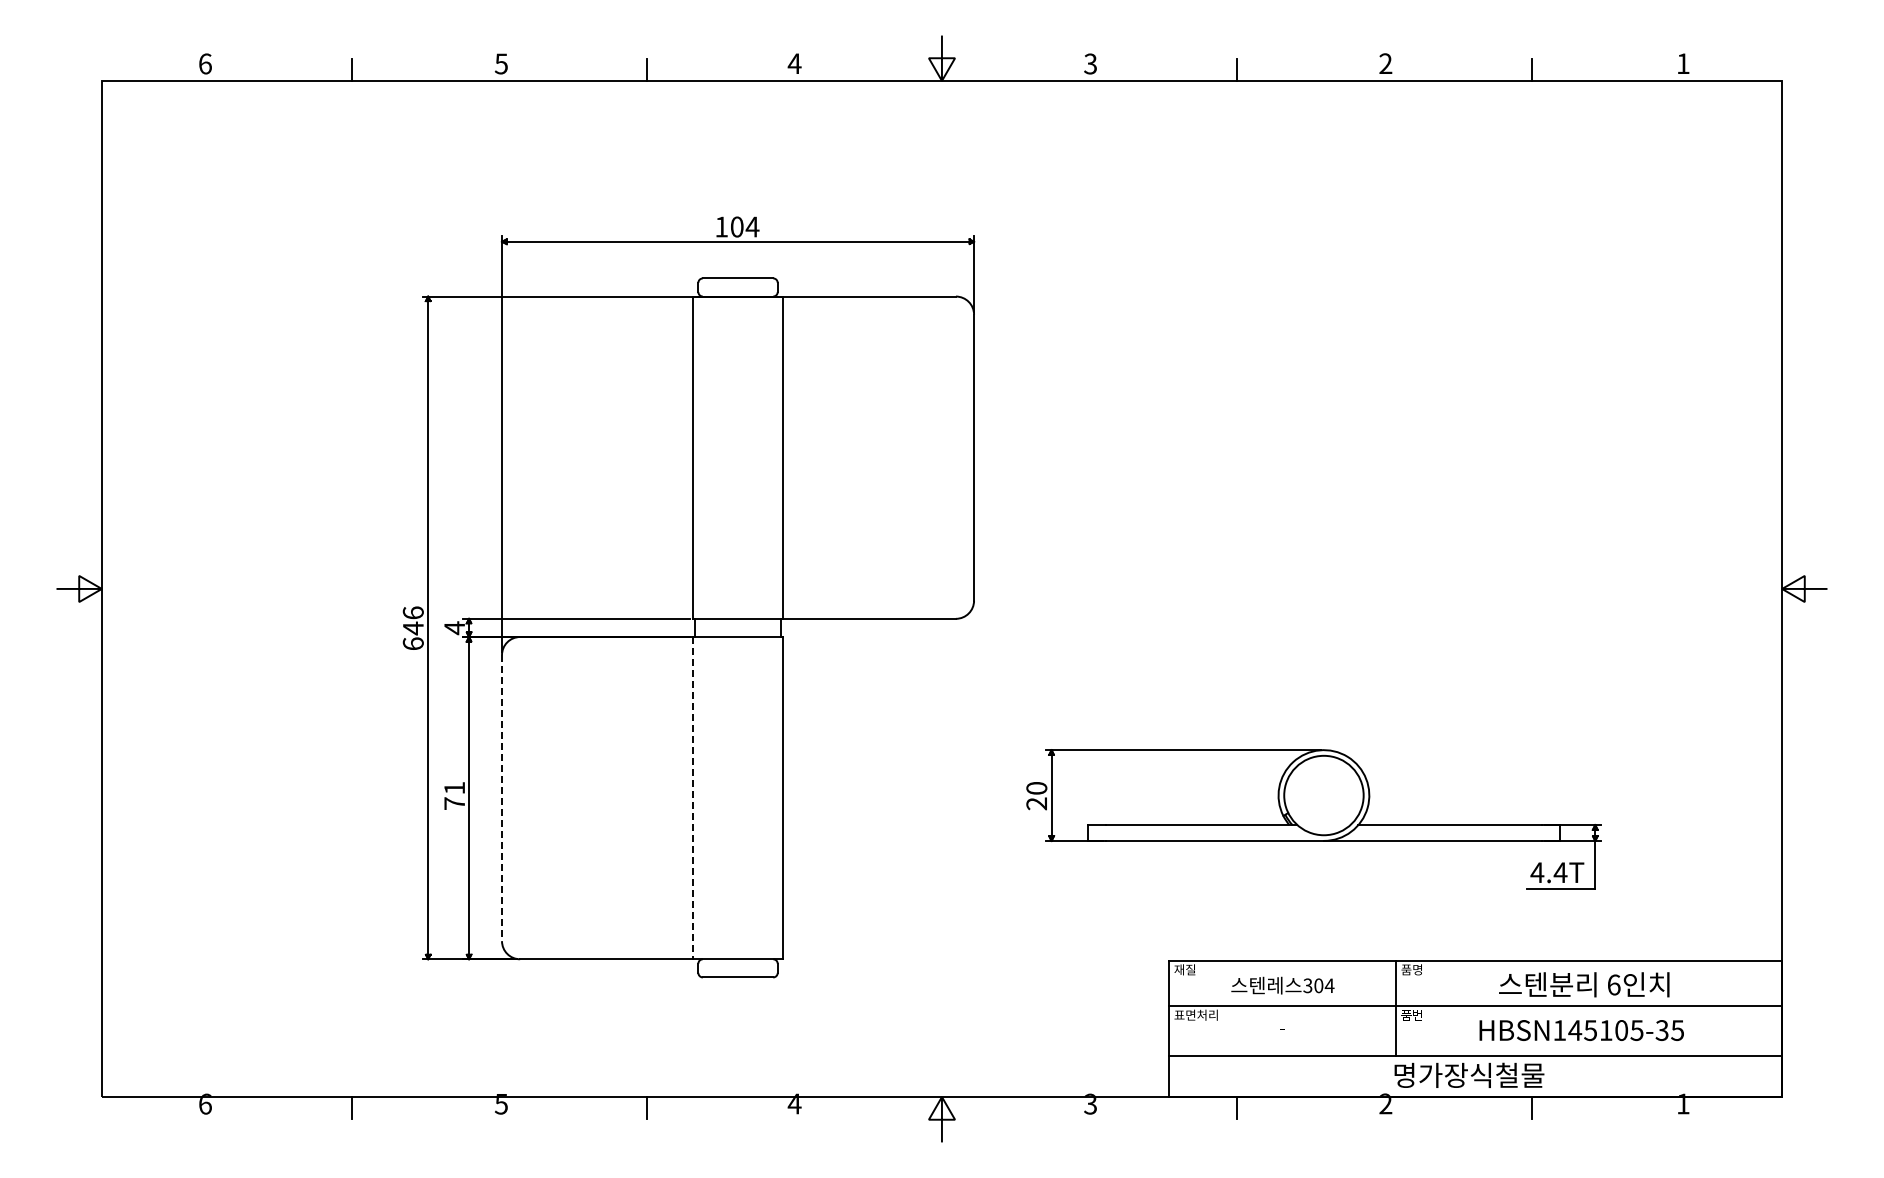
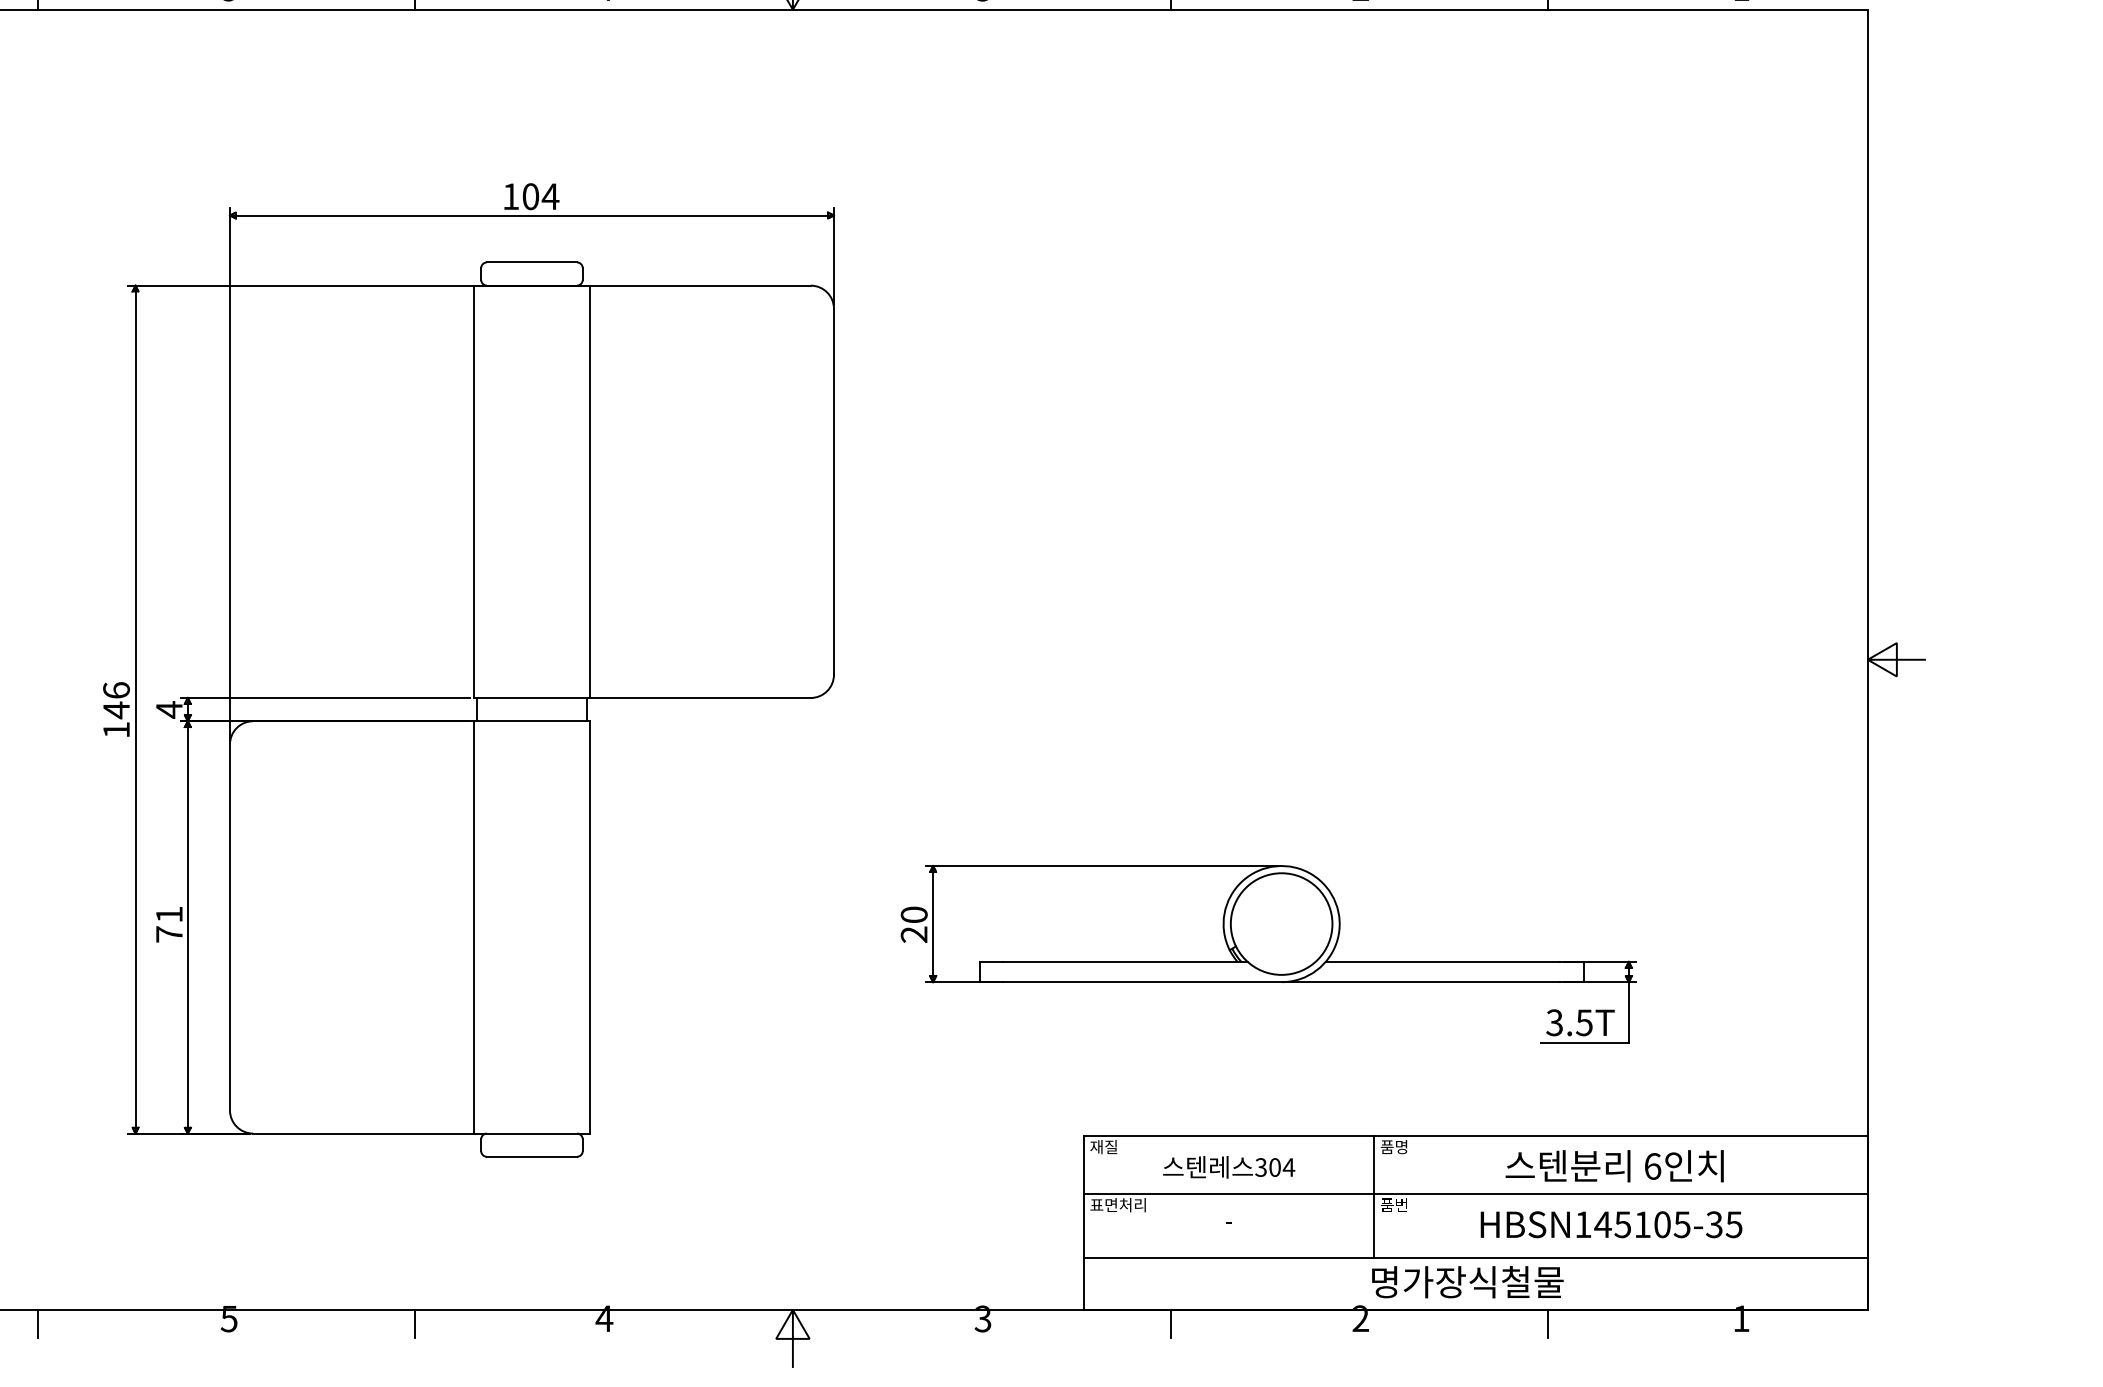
text: (412, 643) -> (115, 729), 646 -> 146
line: (502, 798) -> (230, 927), dashed -> solid
line: (692, 798) -> (473, 927), dashed -> solid
text: (1548, 872) -> (1568, 1022), 4.4T -> 3.5T

